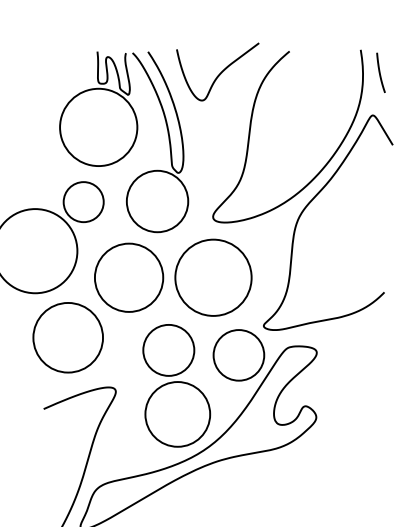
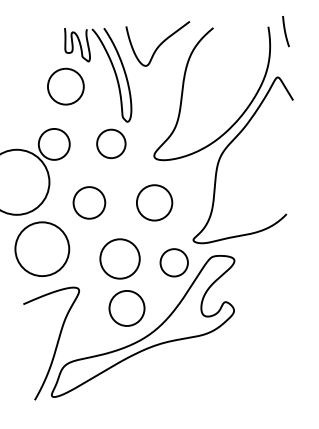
line: (380, 72) -> (285, 31), moved
circle: (98, 127) -> (65, 86), size x0.6
circle: (157, 200) -> (111, 143), size x0.6
circle: (129, 277) -> (89, 202), size x0.6
circle: (213, 277) -> (154, 202), size x0.6
circle: (237, 354) -> (173, 262), size x0.7
circle: (178, 414) -> (127, 308), size x0.7

